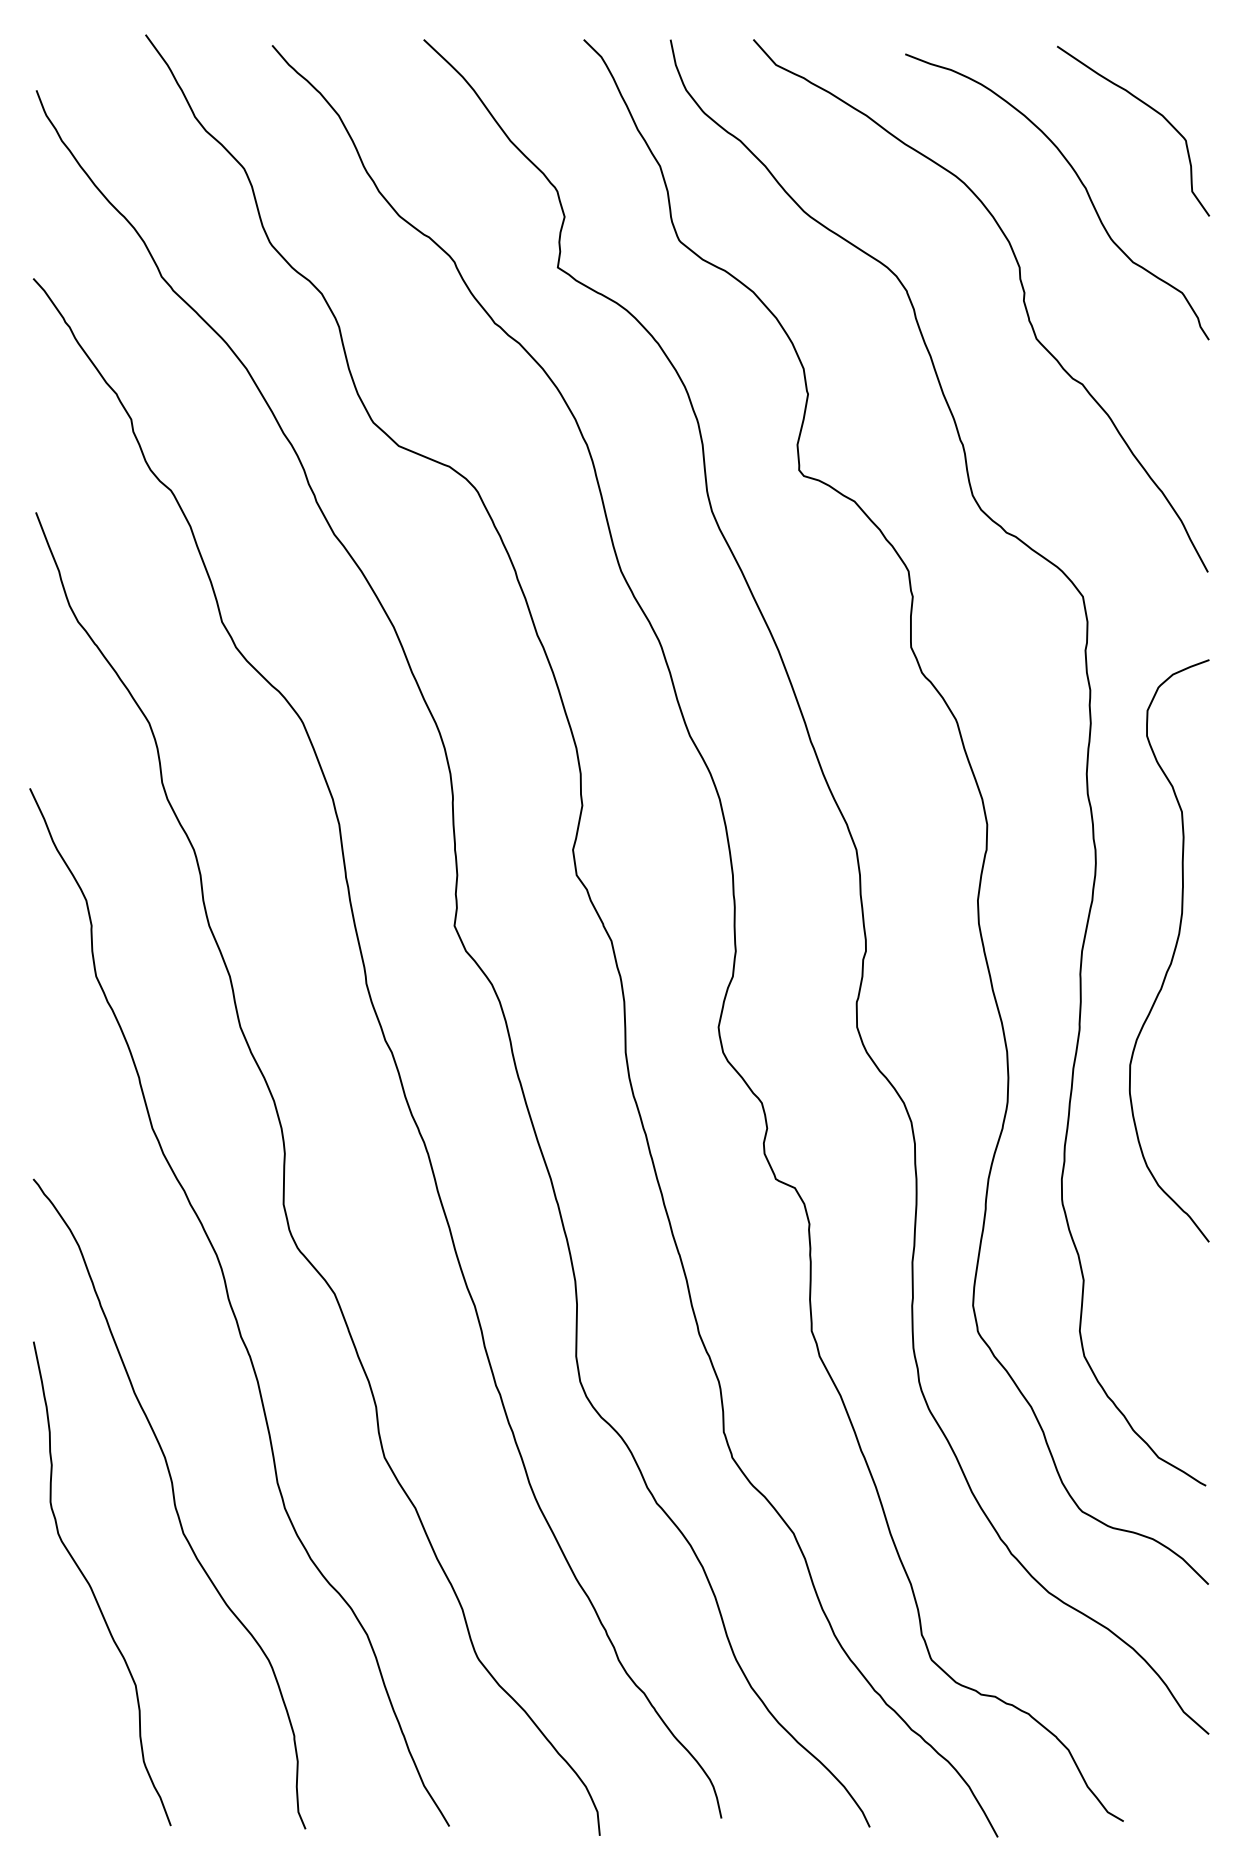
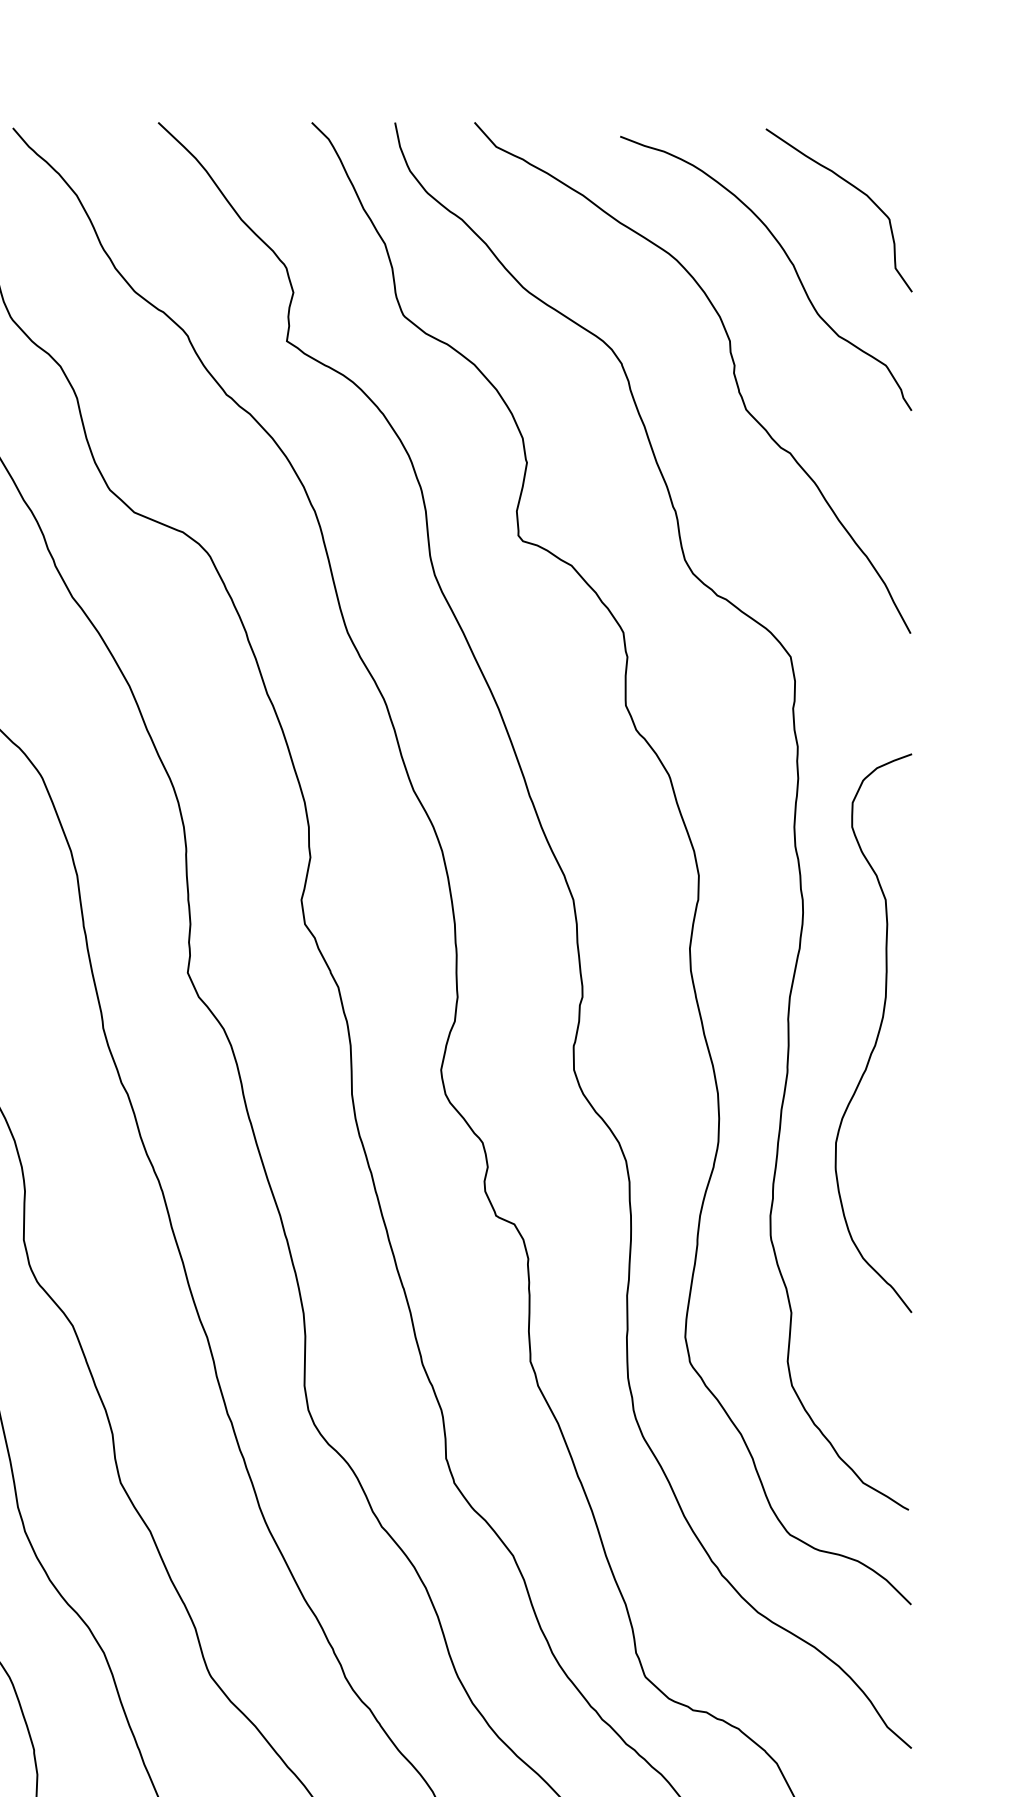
curve: (1173, 950) -> (877, 1032), moved

